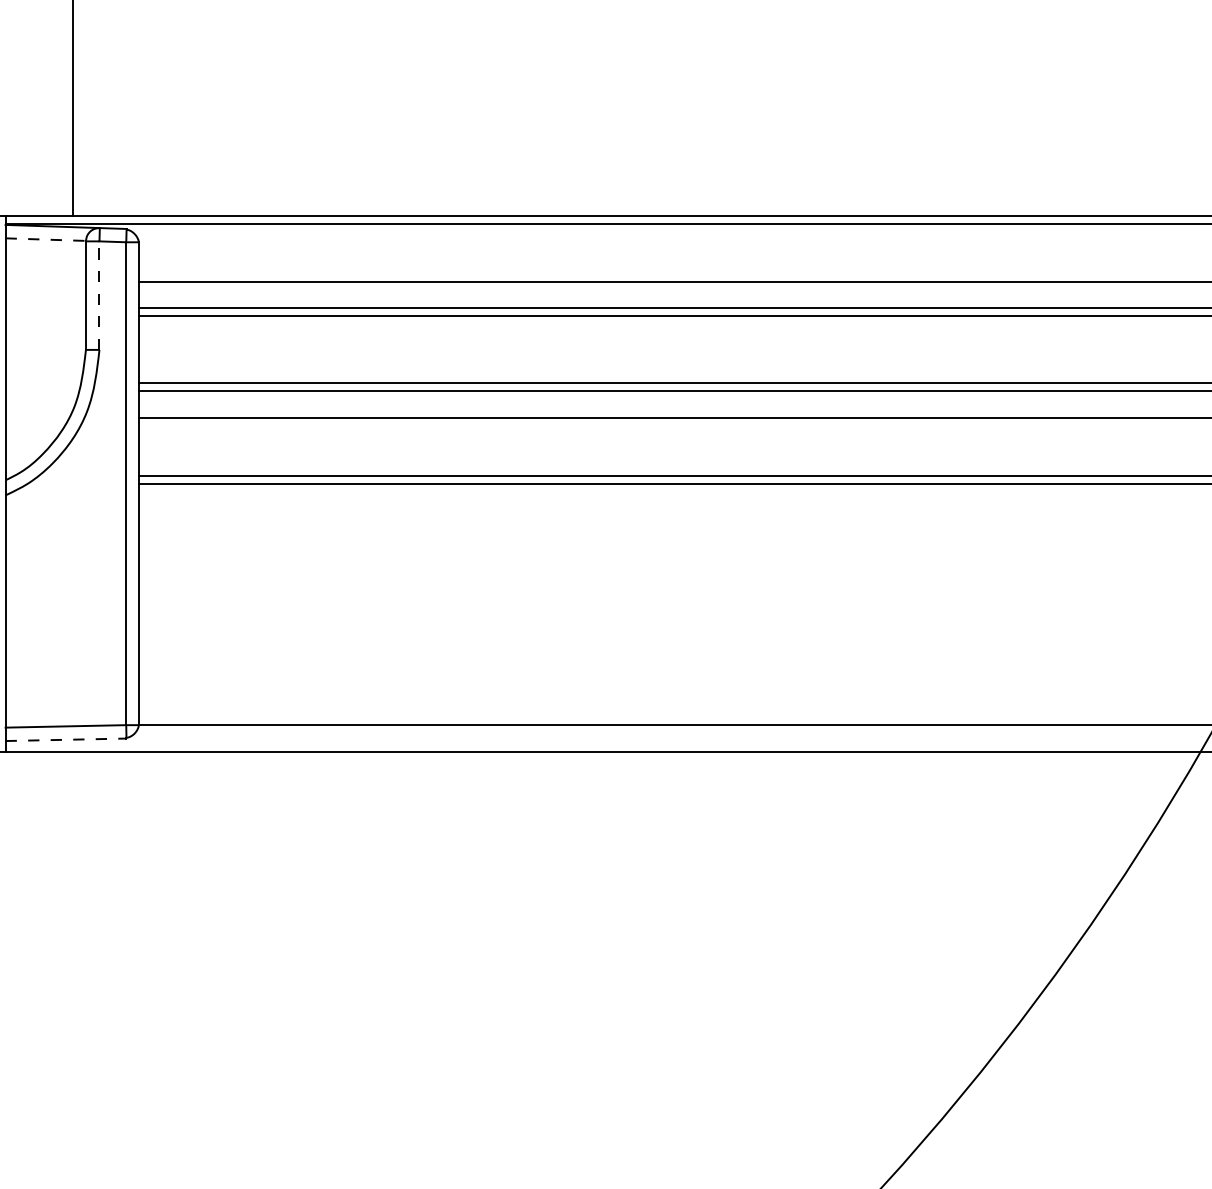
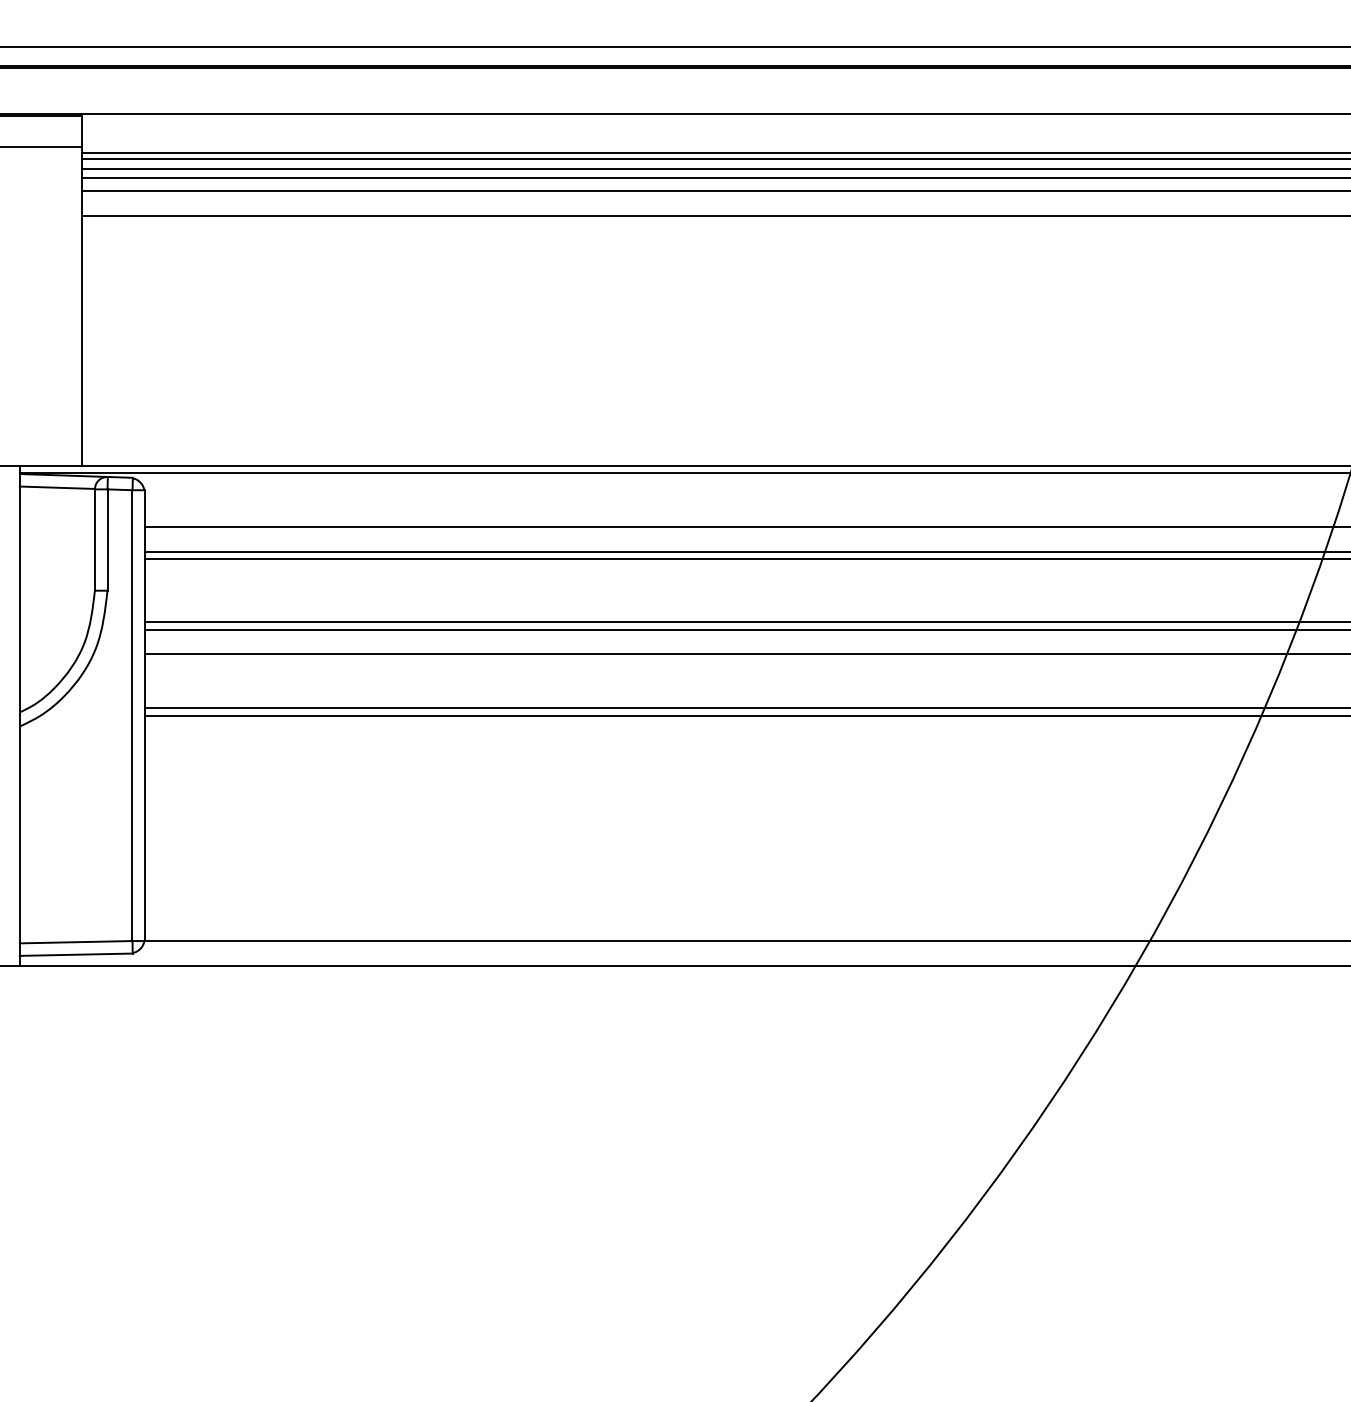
line: (45, 239) -> (57, 487), dashed -> solid
line: (99, 296) -> (107, 540), dashed -> solid
line: (66, 739) -> (76, 954), dashed -> solid

